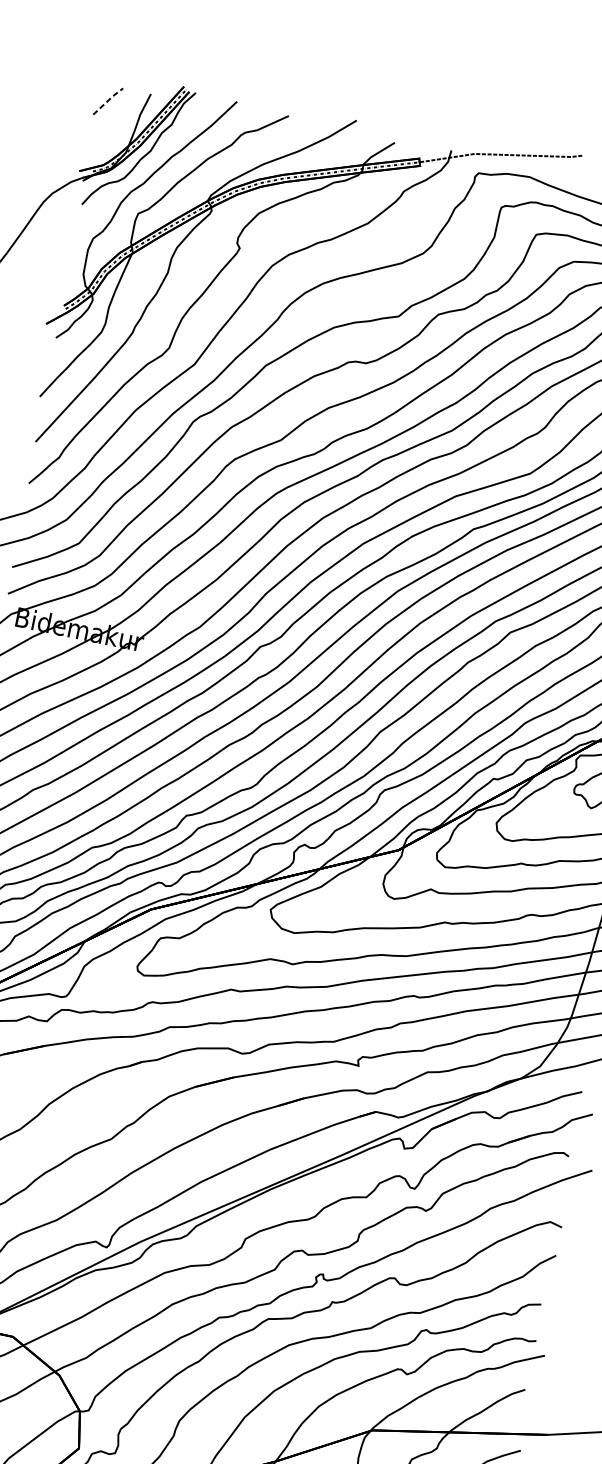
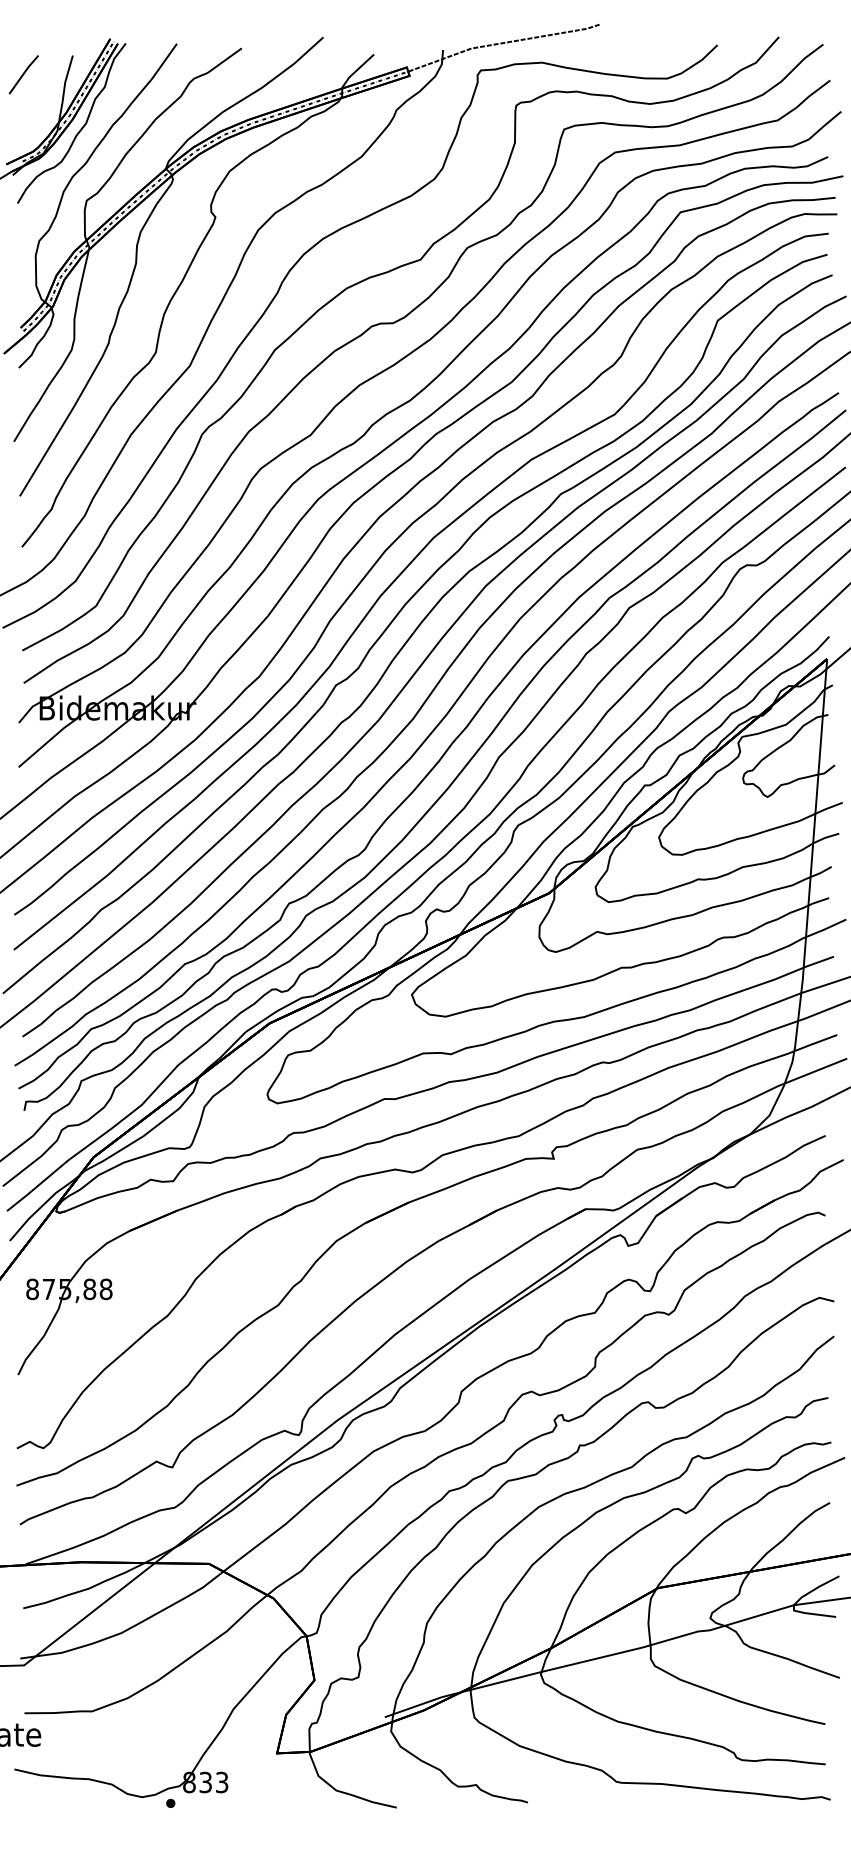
line: (108, 100) -> (24, 73), dashed -> solid

